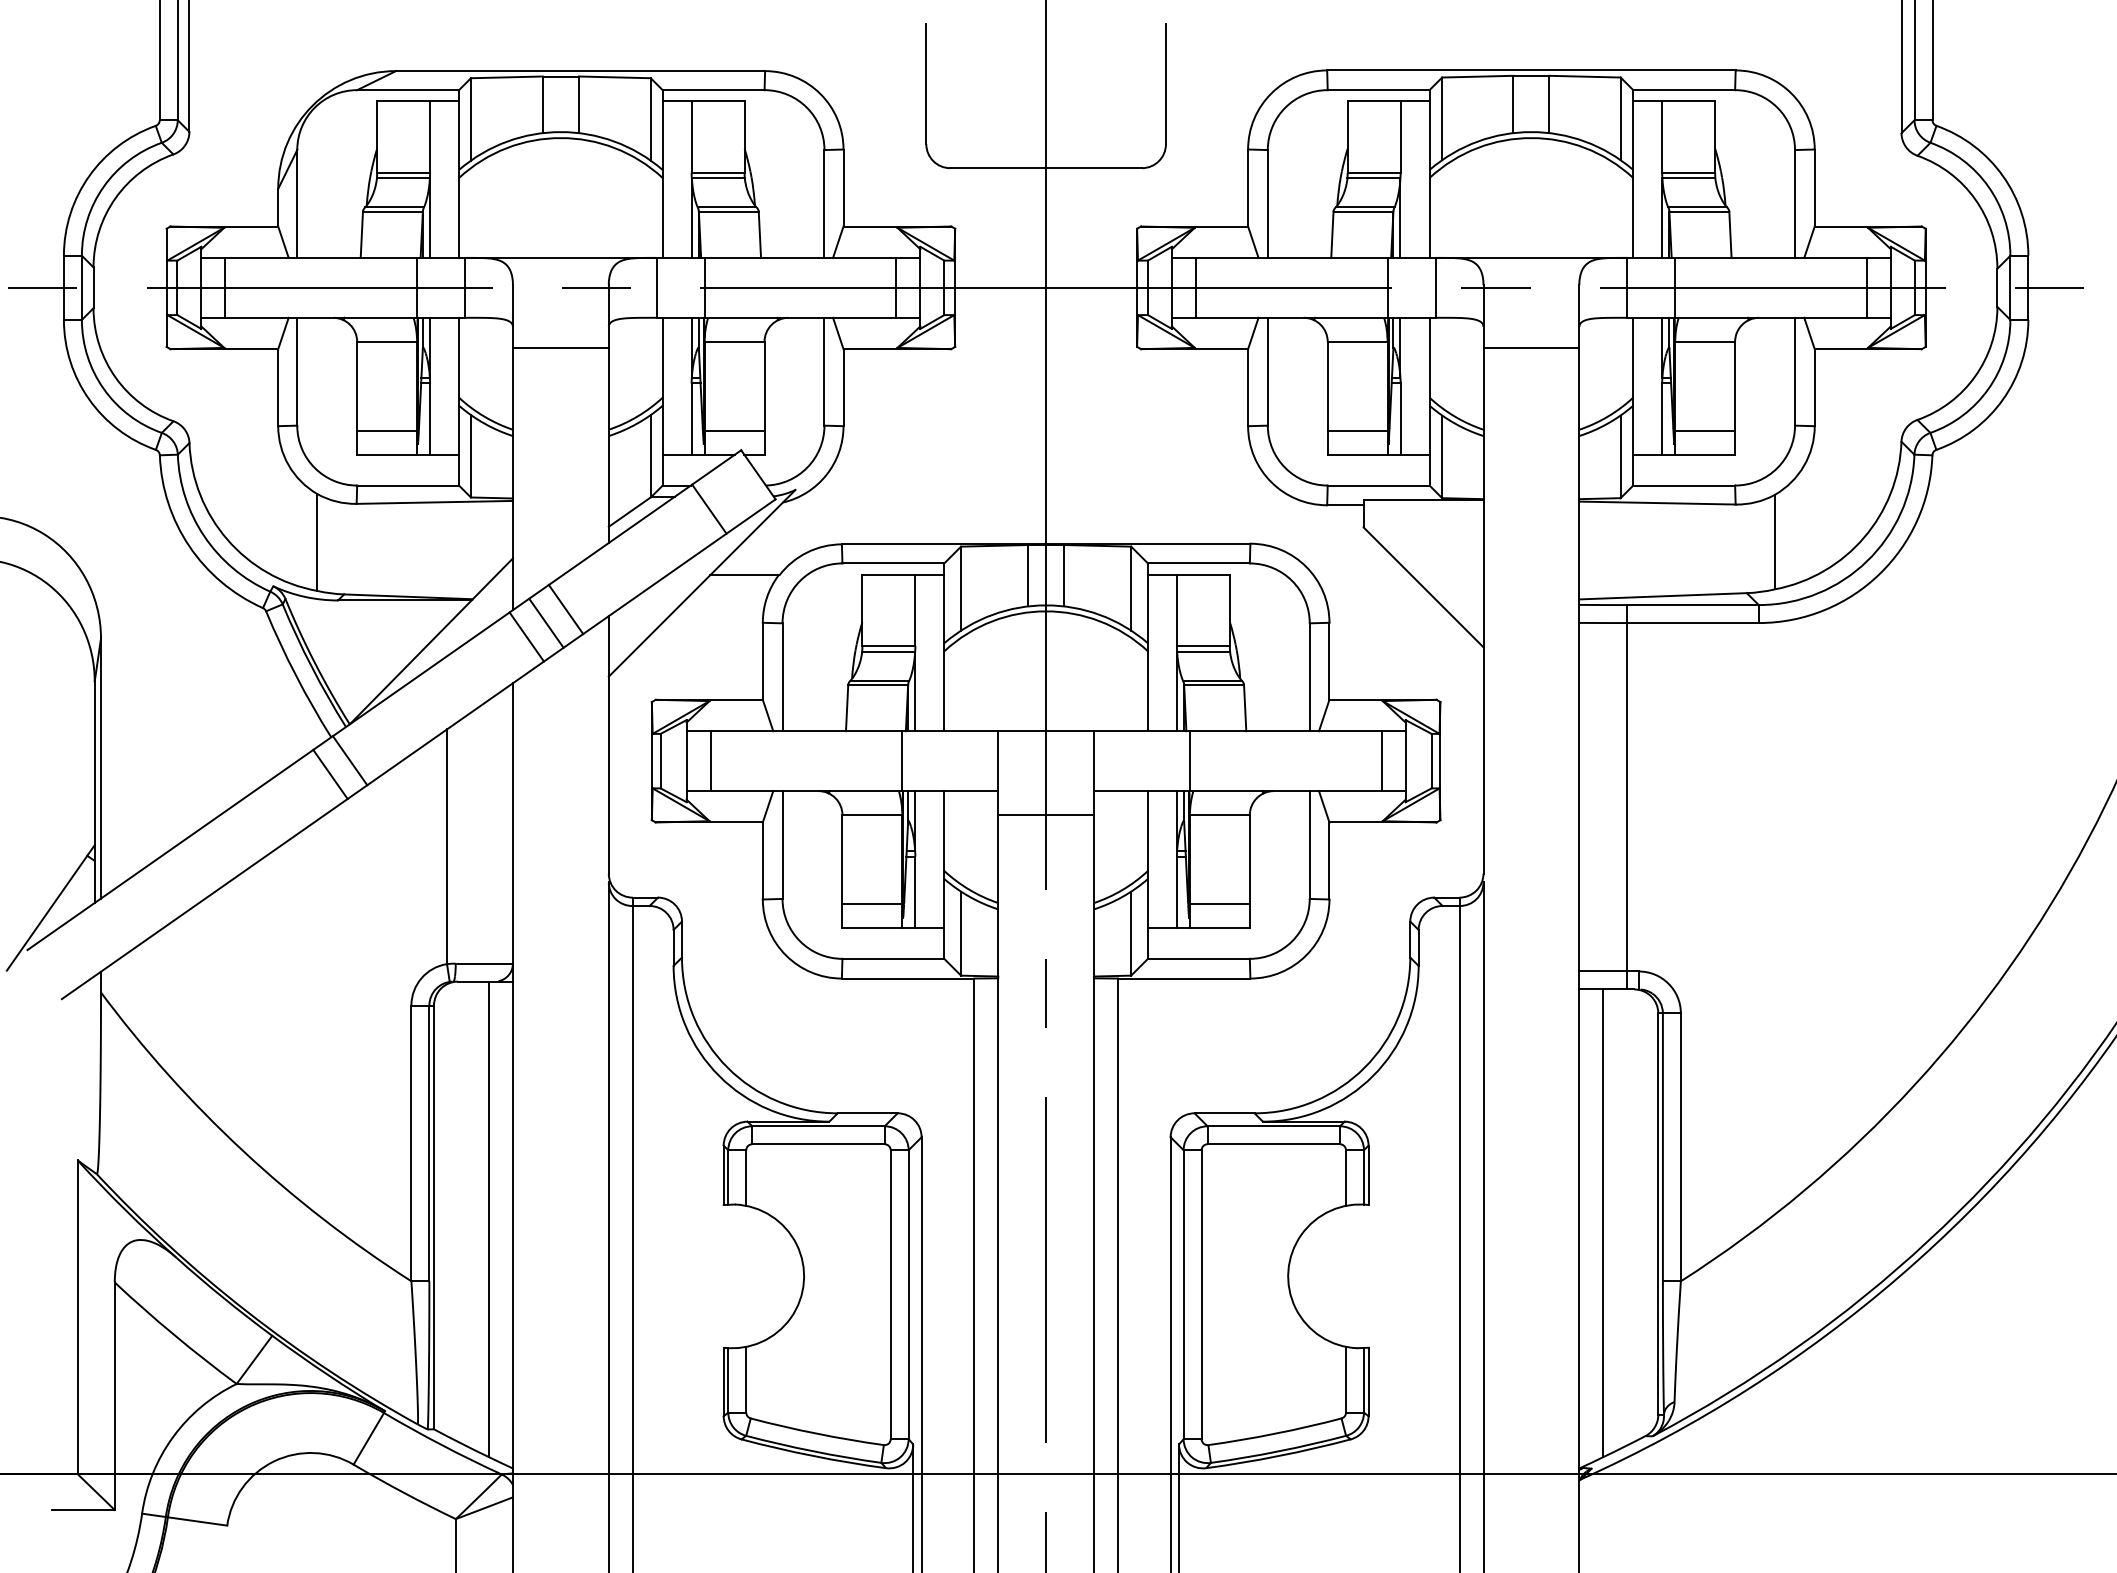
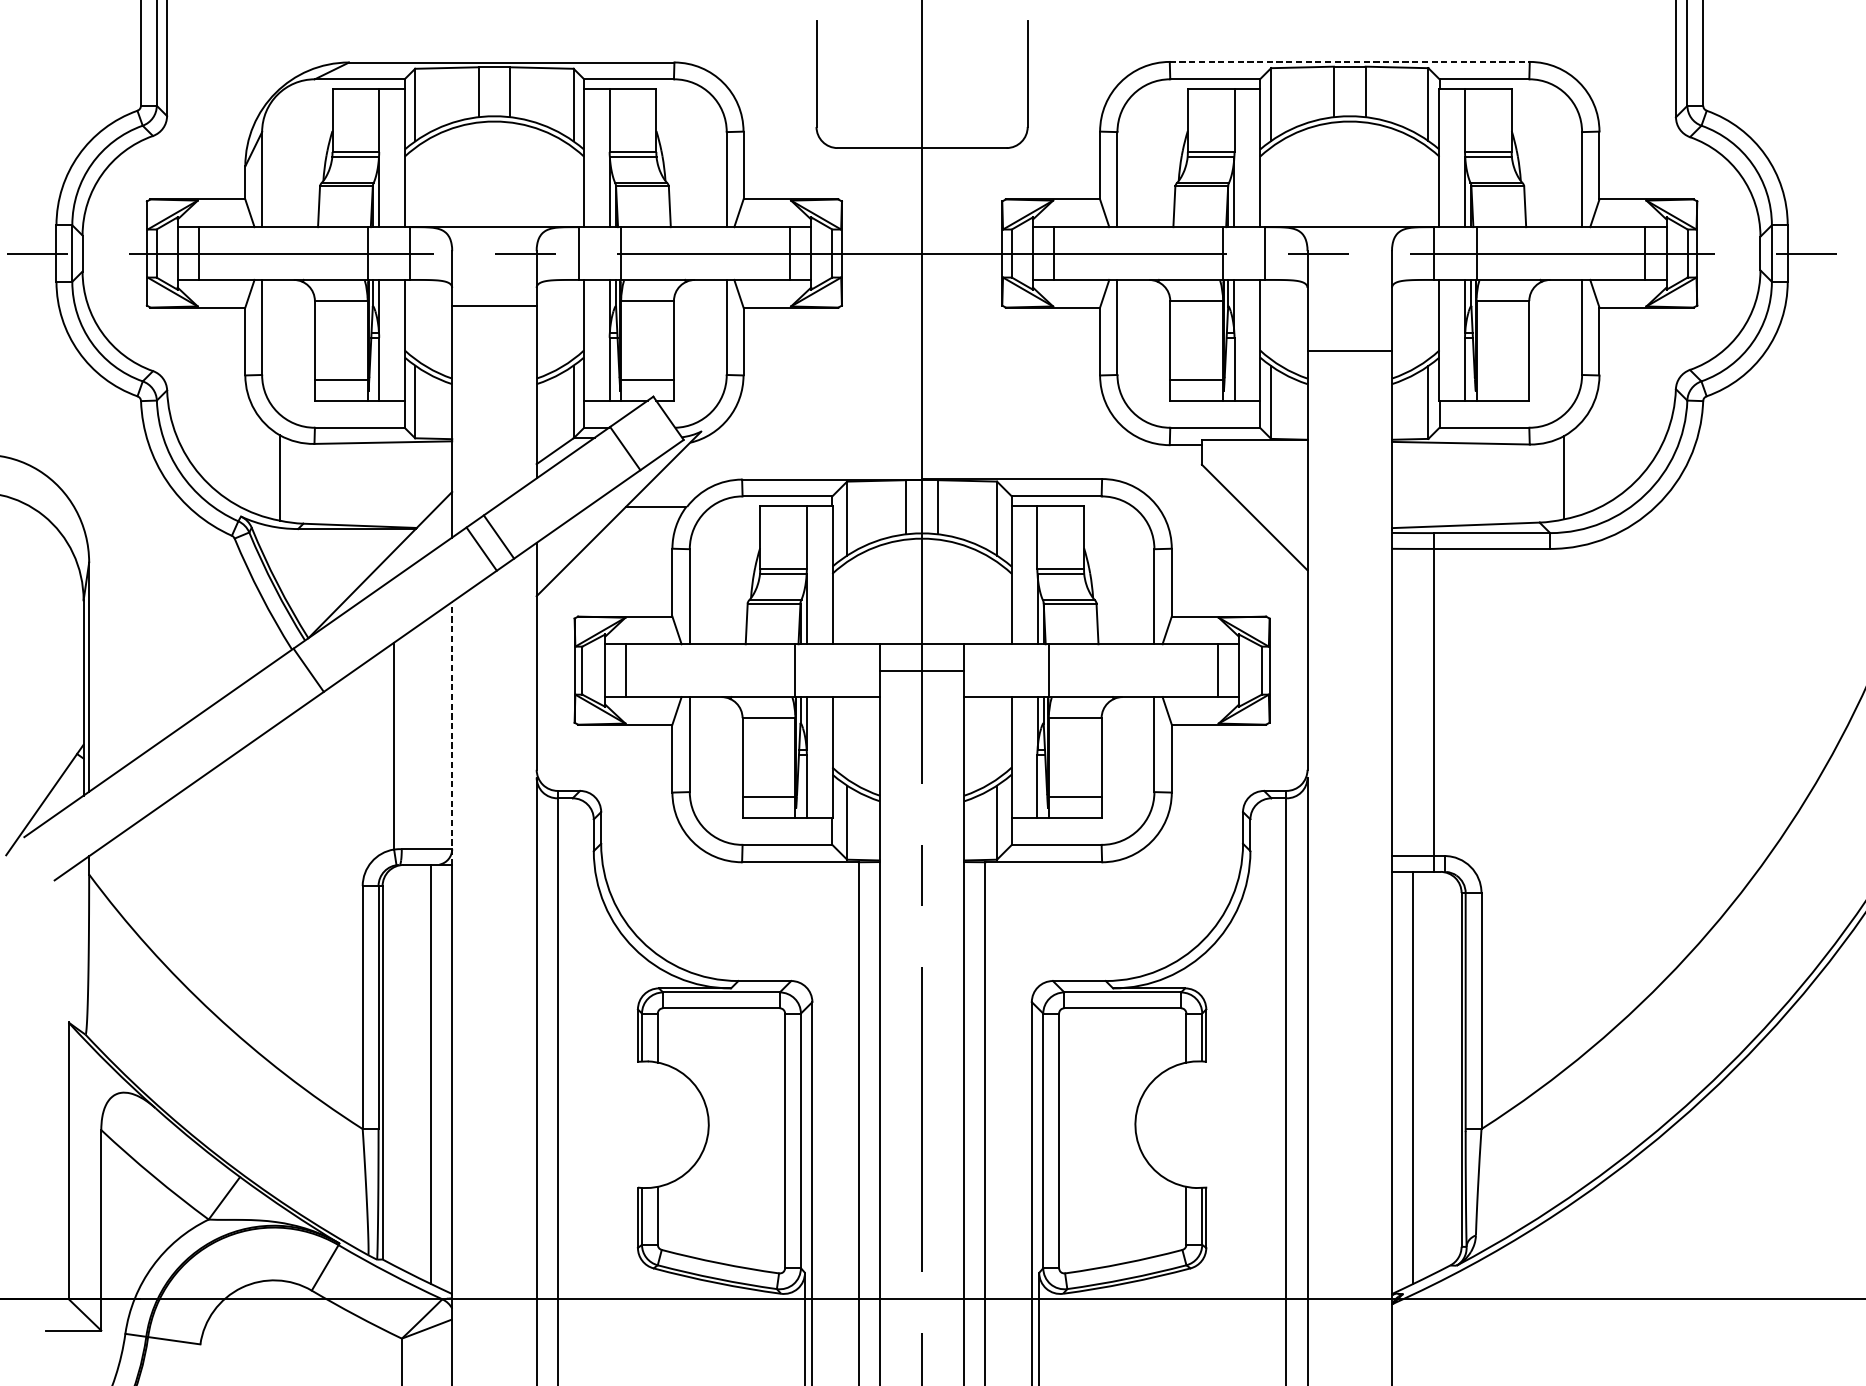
line: (1531, 70) -> (1349, 61), solid -> dashed
line: (1531, 347) -> (1349, 351), moved
line: (1705, 430) -> (1503, 379), removed
line: (526, 636) -> (464, 560), removed
line: (330, 774) -> (291, 682), removed
line: (1046, 815) -> (922, 671), moved
line: (512, 831) -> (451, 732), solid -> dashed

